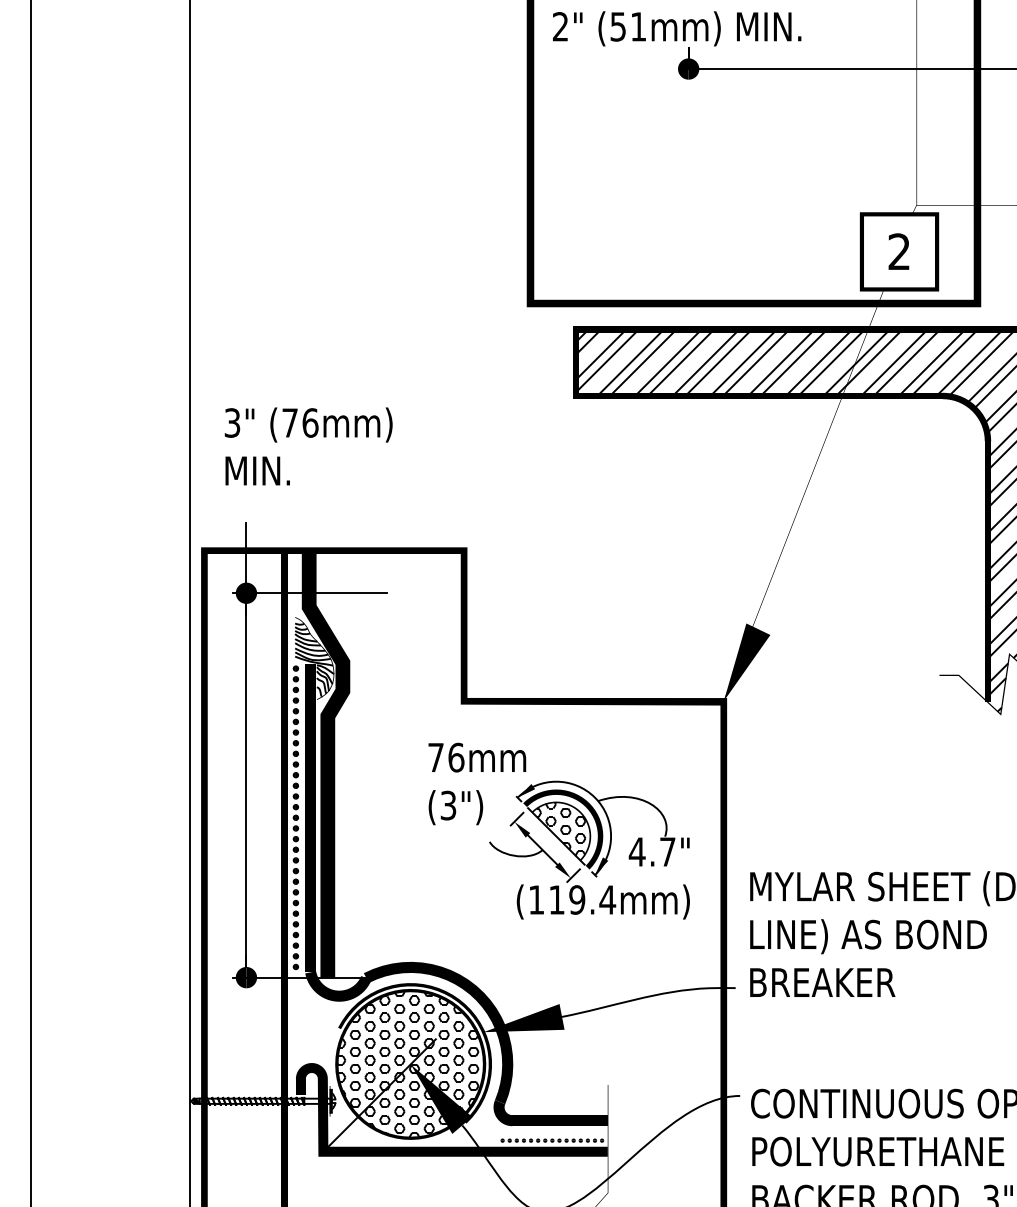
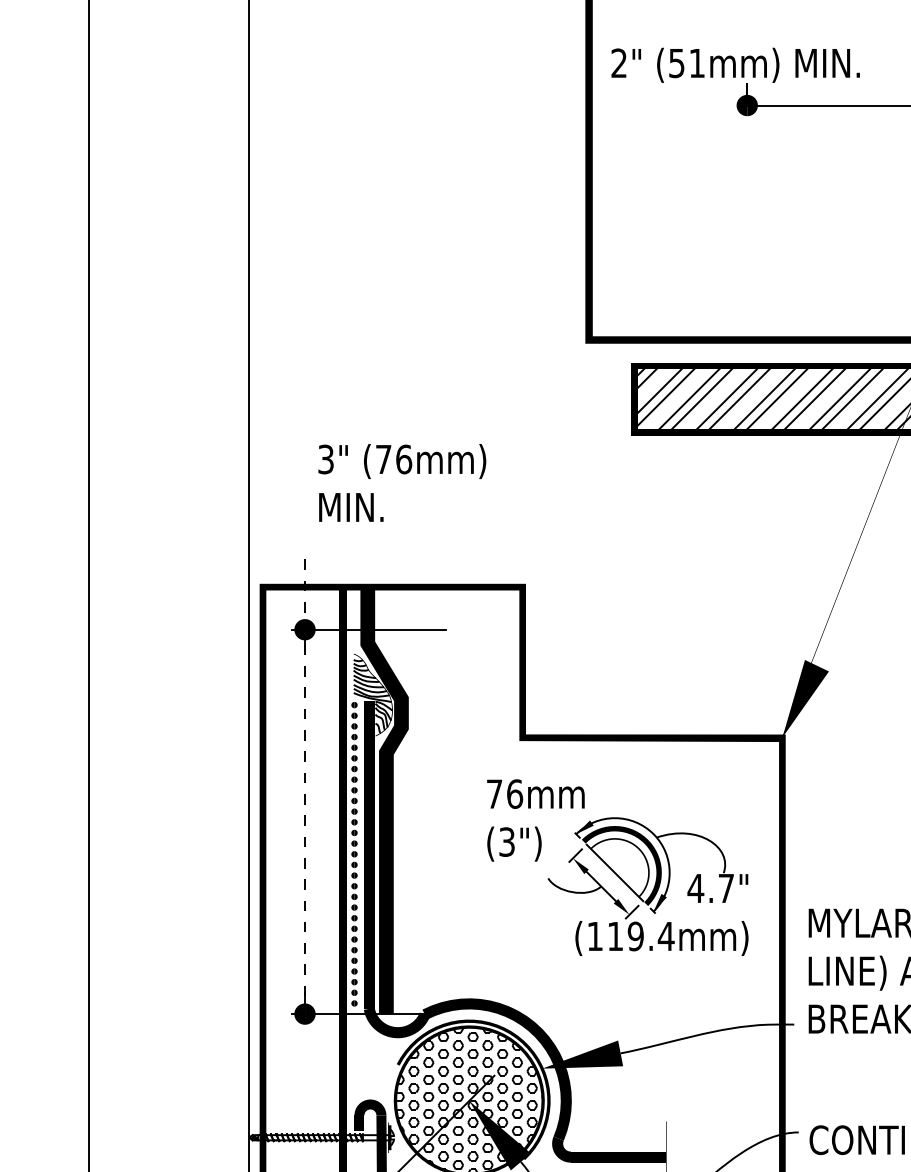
text: (308, 446) -> (402, 482), moved
line: (246, 745) -> (305, 781), solid -> dashed
hatch: (560, 830) -> (619, 866), removed

